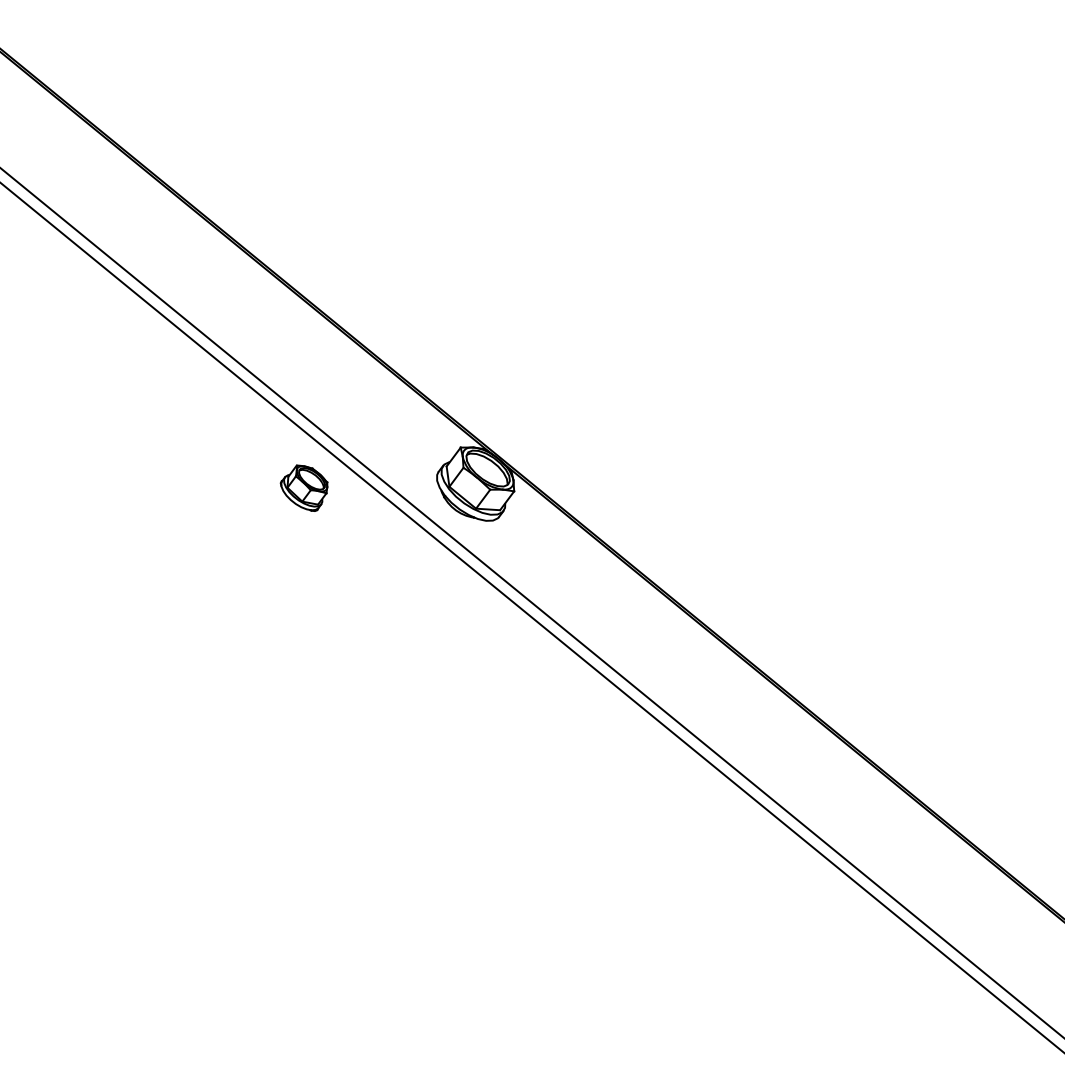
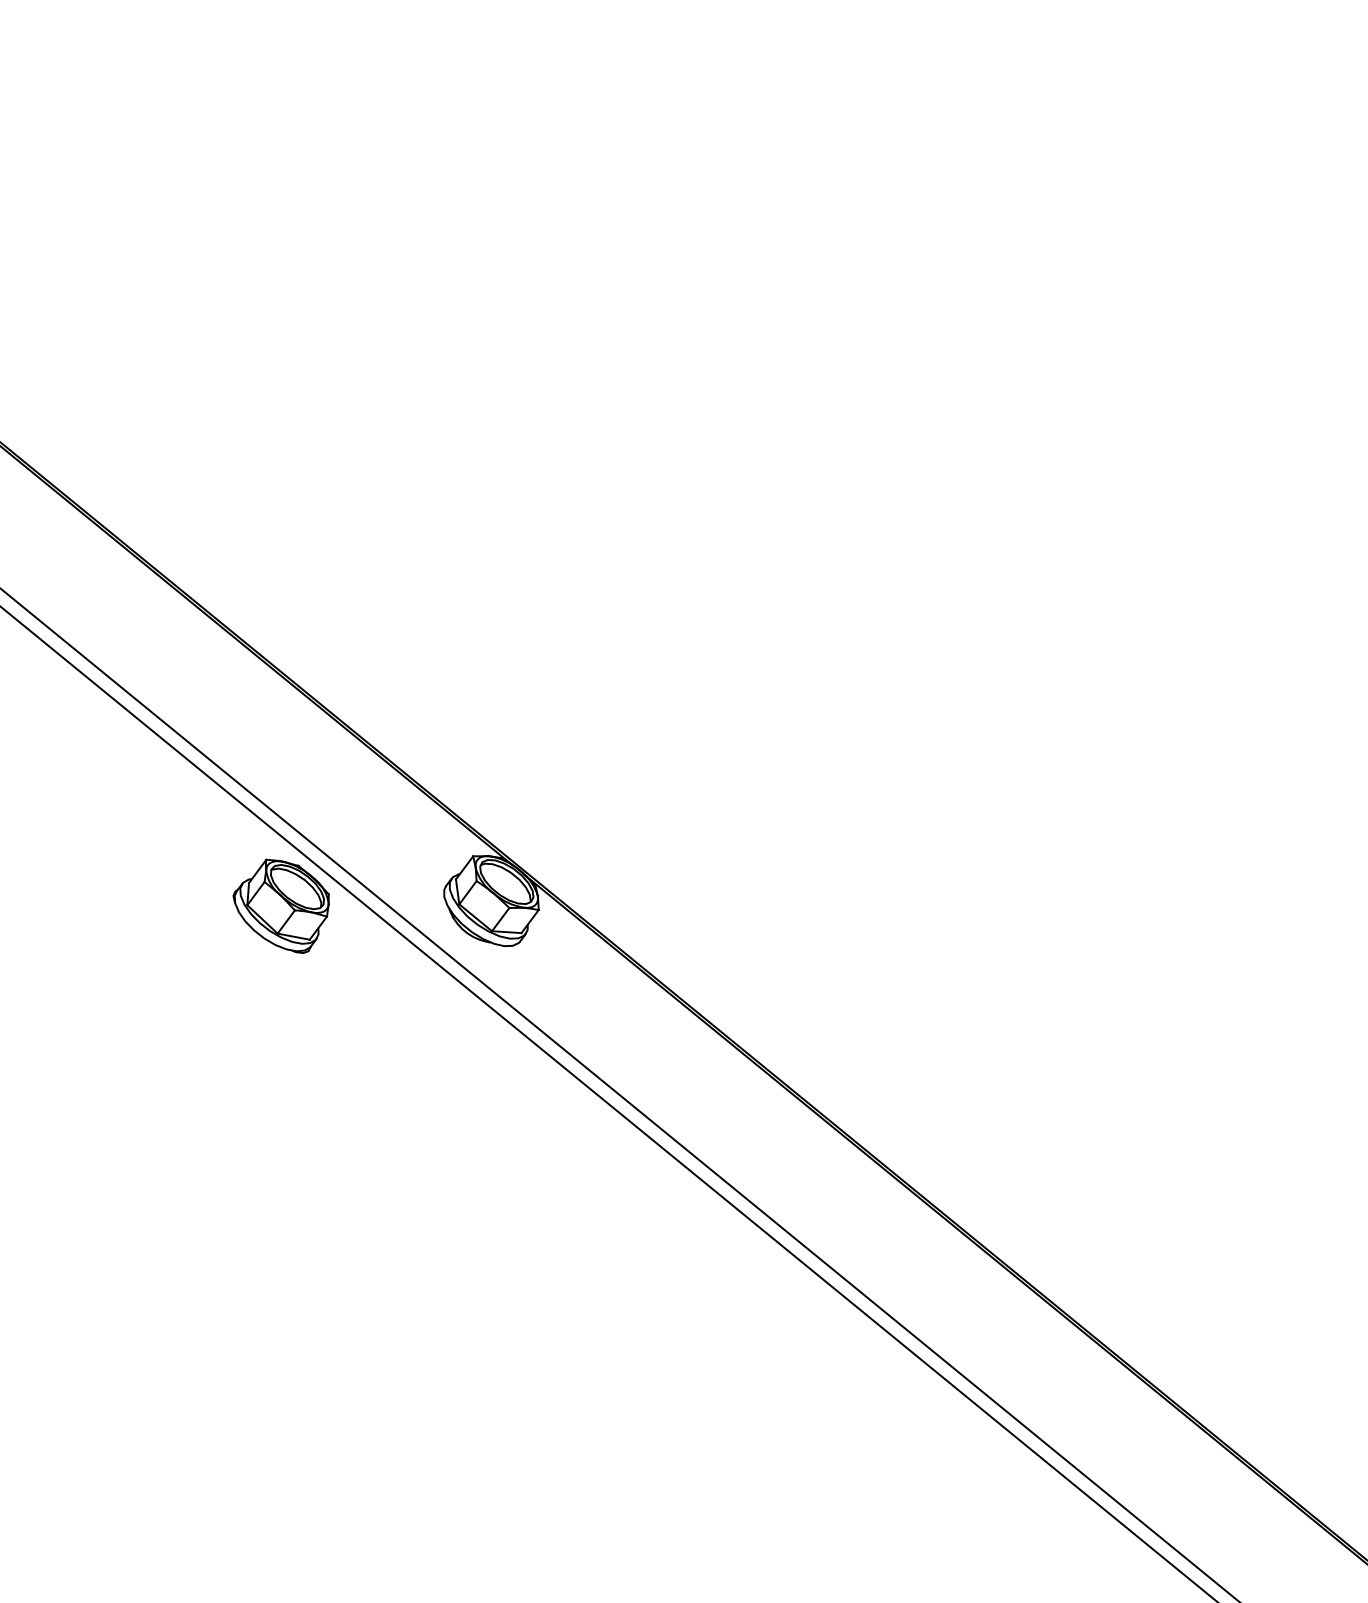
part: (303, 487) -> (280, 905), size x1.67

